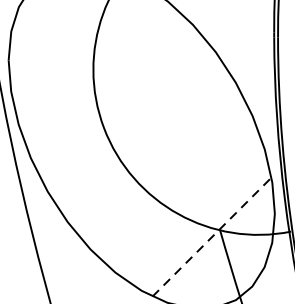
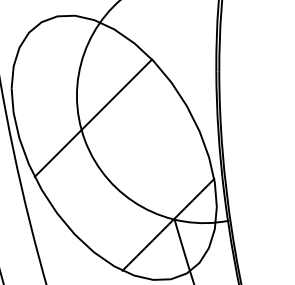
line: (114, 97) -> (93, 117), added
line: (212, 236) -> (168, 224), dashed -> solid

